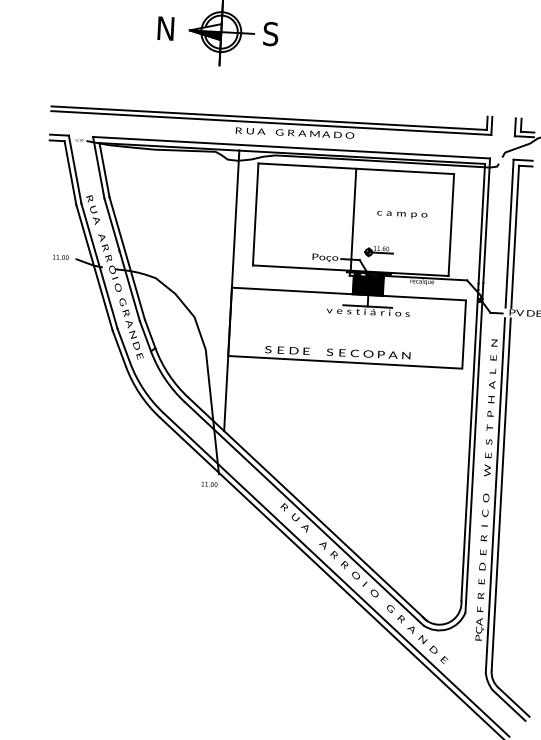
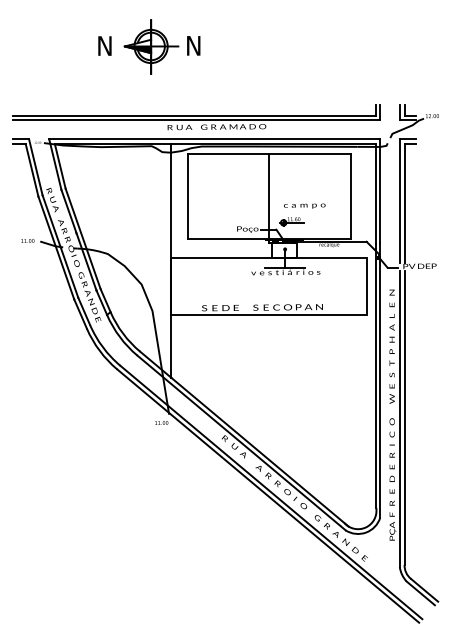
text: (272, 33) -> (193, 45), S -> N
text: (402, 213) -> (304, 205), moved
hatch: (368, 285) -> (284, 250), removed

